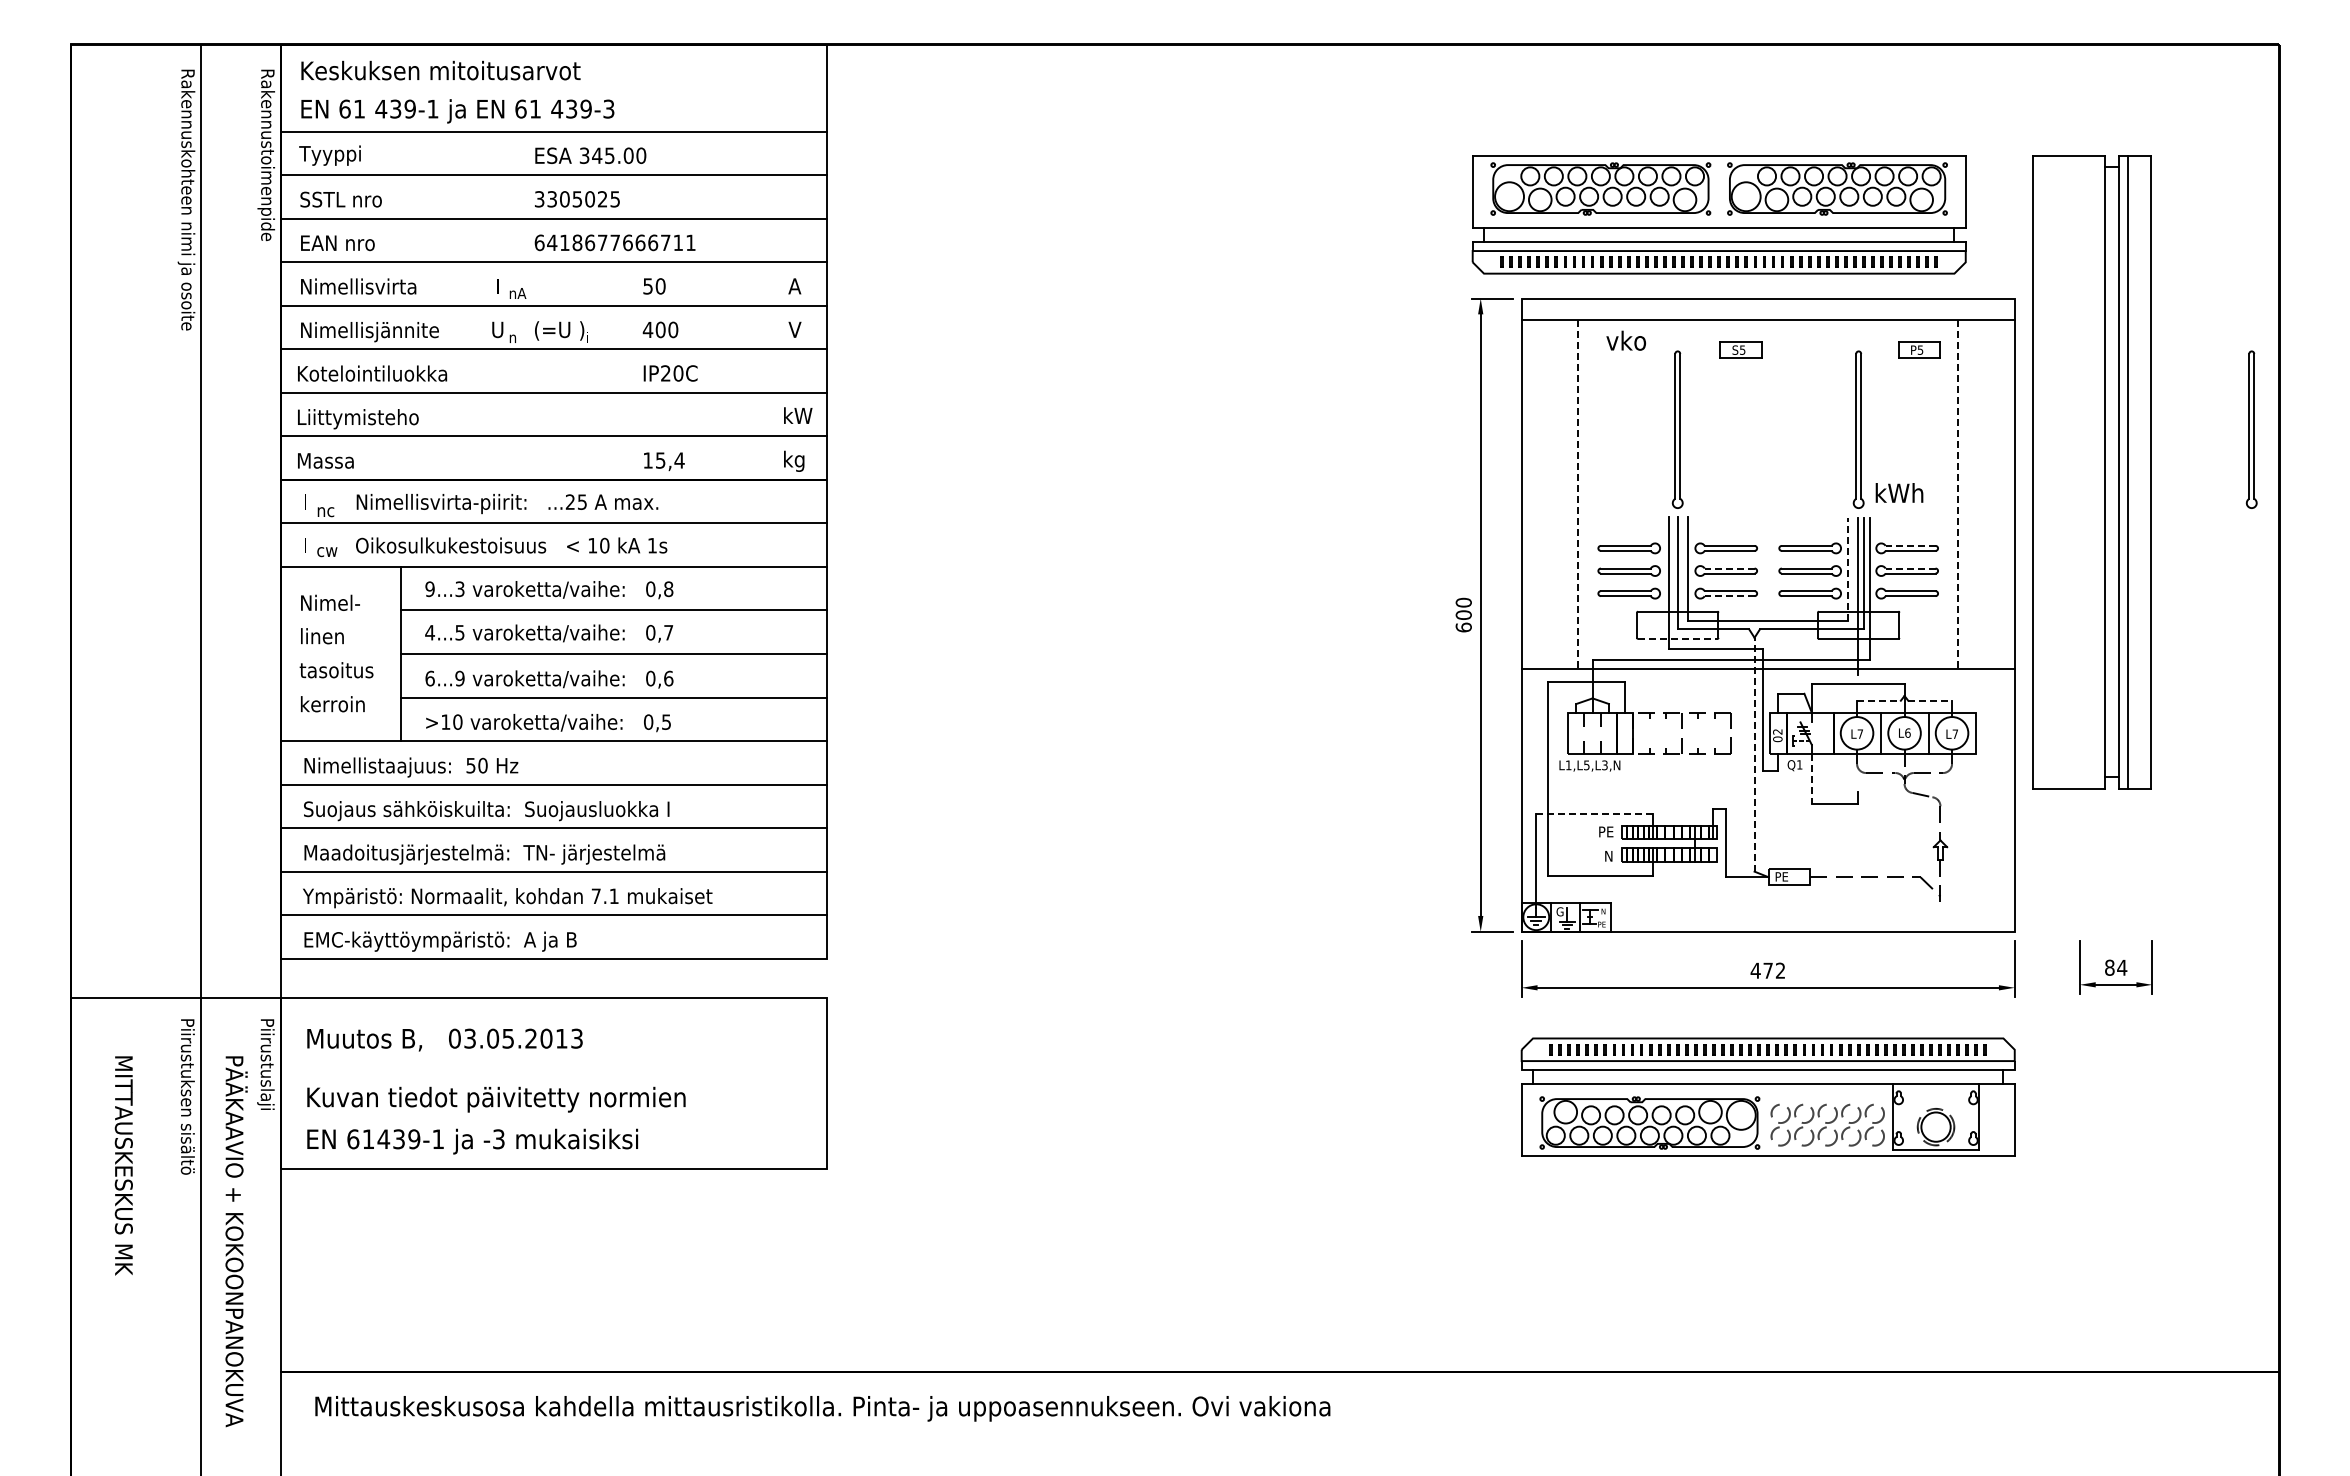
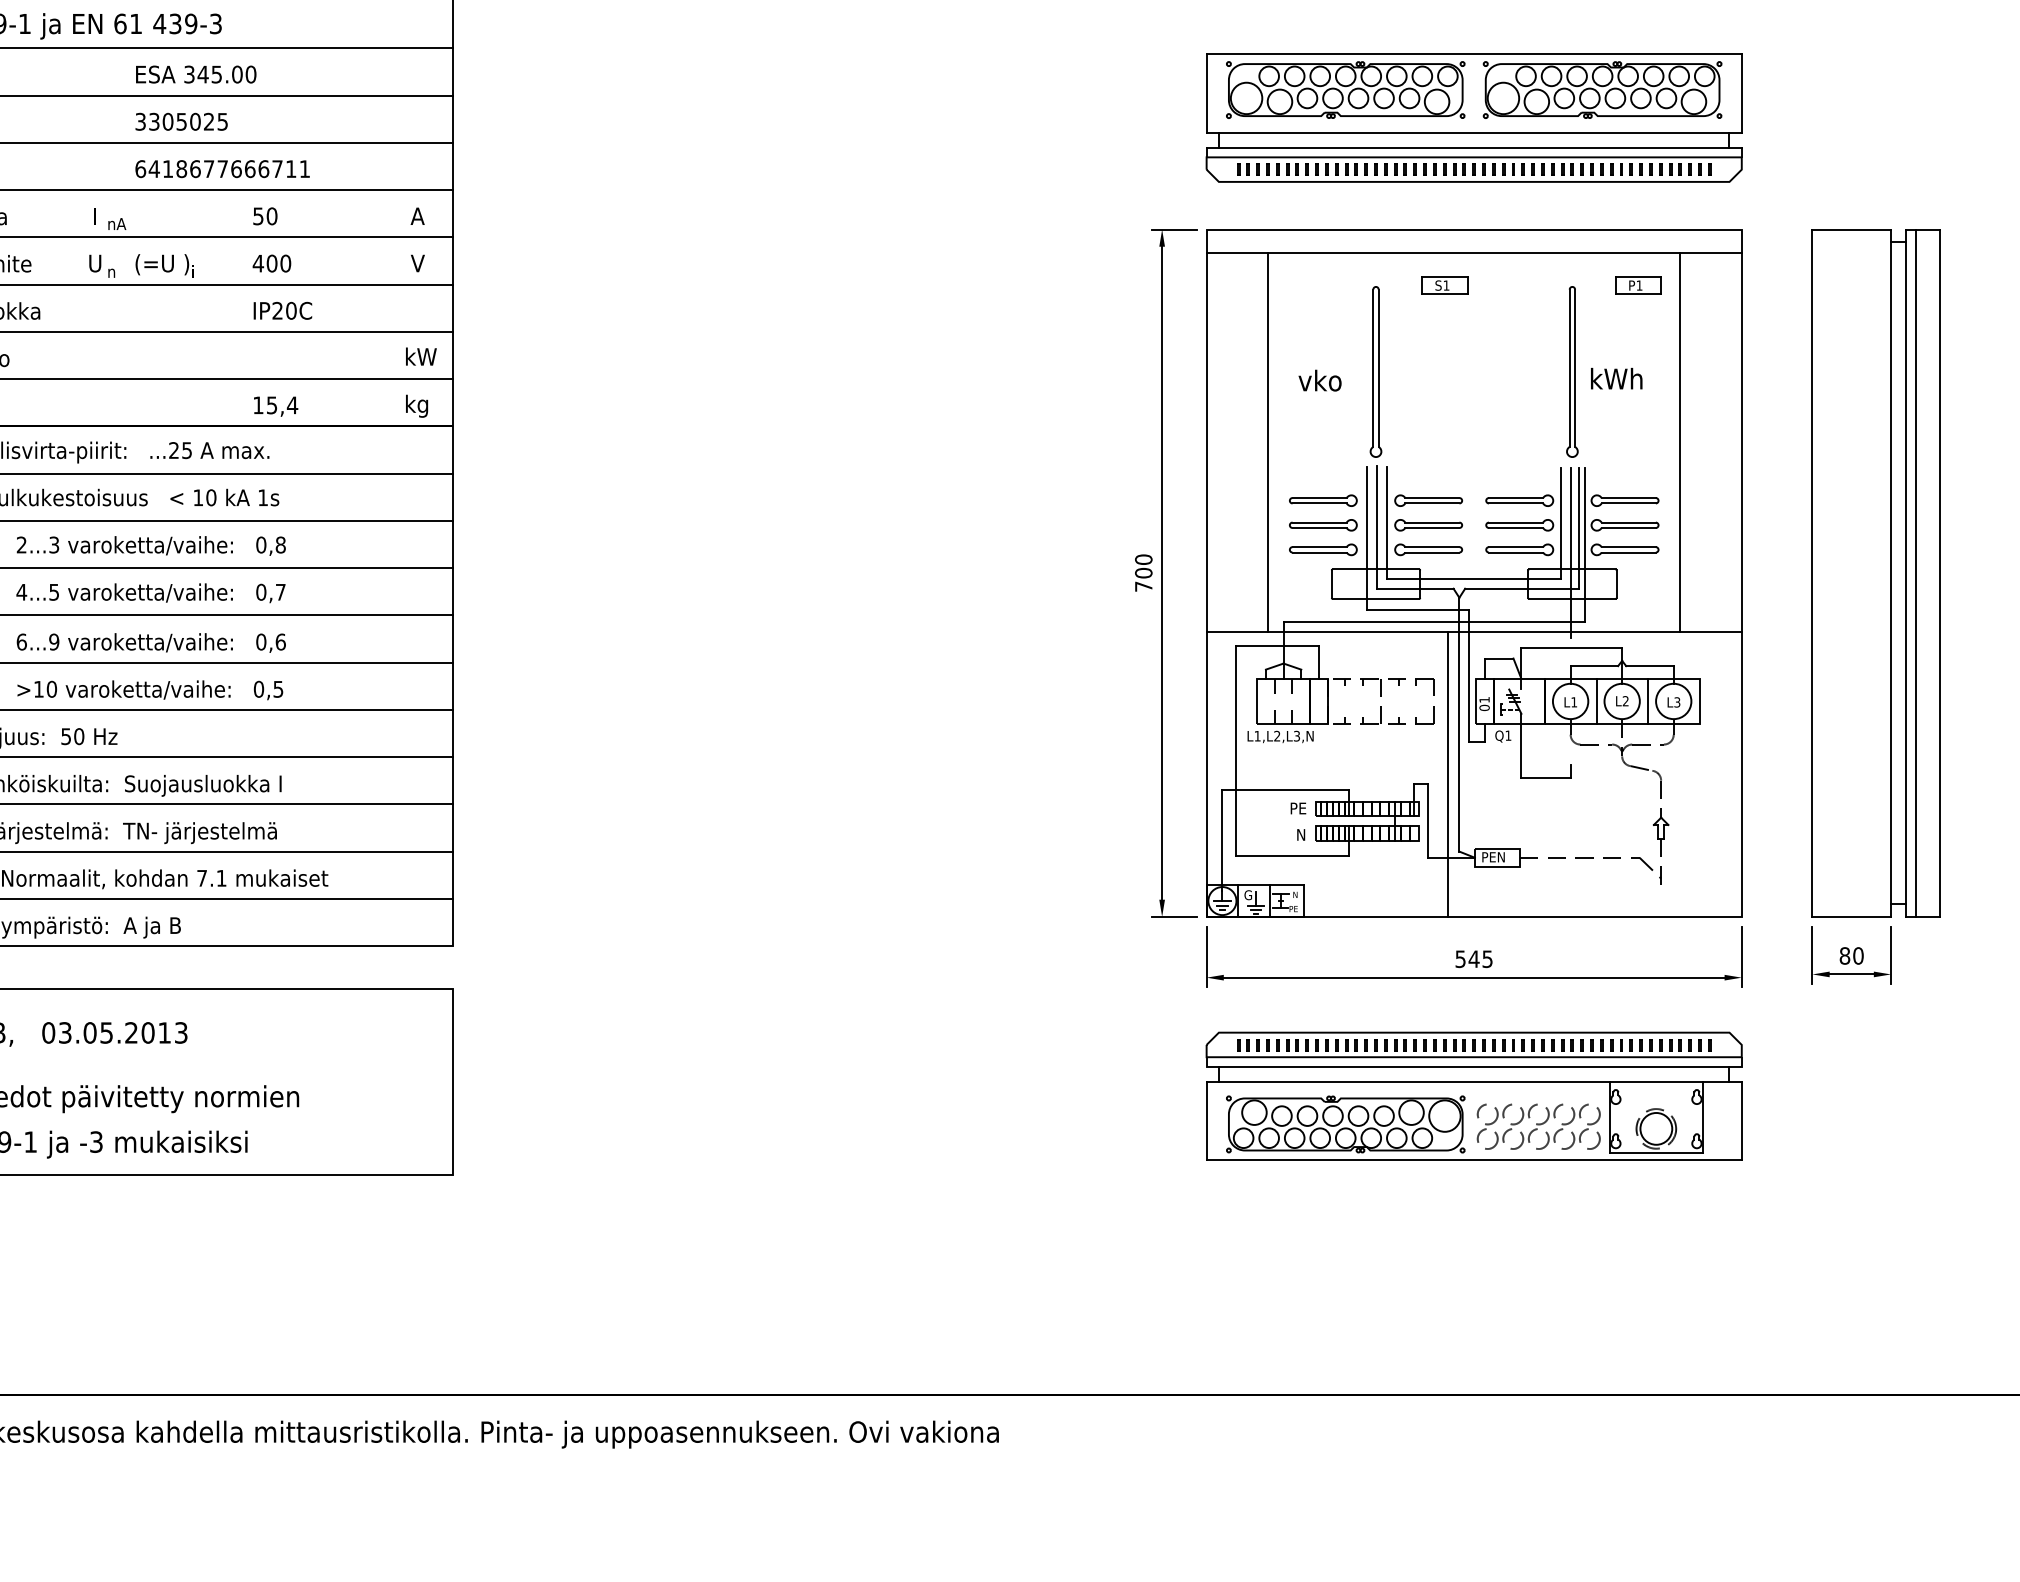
part: (1718, 214) -> (1473, 117), moved
text: (1625, 340) -> (1319, 380), moved
text: (1742, 349) -> (1446, 284), S5 -> S1
text: (1920, 349) -> (1639, 284), P5 -> P1
part: (2251, 429) -> (1998, 371), removed
part: (2091, 472) -> (1876, 573), moved
text: (1899, 492) -> (1616, 378), moved
line: (1578, 494) -> (1268, 442), dashed -> solid
line: (1958, 494) -> (1680, 442), dashed -> solid
line: (1910, 545) -> (1628, 497), dashed -> solid
line: (1729, 568) -> (1432, 522), dashed -> solid
line: (1847, 568) -> (1560, 522), dashed -> solid
line: (1910, 568) -> (1628, 522), dashed -> solid
text: (429, 589) -> (21, 545), 9...3 -> 2...3
line: (1729, 596) -> (1432, 552), dashed -> solid
text: (1463, 627) -> (1143, 586), 600 -> 700
line: (1677, 638) -> (1375, 598), dashed -> solid
line: (1878, 700) -> (1593, 665), dashed -> solid
line: (1930, 700) -> (1650, 665), dashed -> solid
text: (1777, 731) -> (1484, 699), 02 -> 01
text: (1907, 732) -> (1625, 700), L6 -> L2
text: (1859, 733) -> (1573, 701), L7 -> L1
text: (1955, 733) -> (1677, 701), L7 -> L3
line: (1754, 754) -> (1459, 724), dashed -> solid
text: (1586, 765) -> (1276, 736), L1,L5,L3,N -> L1,L2,L3,N
line: (1811, 779) -> (1521, 751), dashed -> solid
line: (1743, 800) -> (1447, 774), added
line: (1594, 814) -> (1285, 789), dashed -> solid
text: (1793, 876) -> (1501, 856), PE -> PEN
text: (2122, 967) -> (1858, 955), 84 -> 80
text: (1767, 970) -> (1473, 958), 472 -> 545

